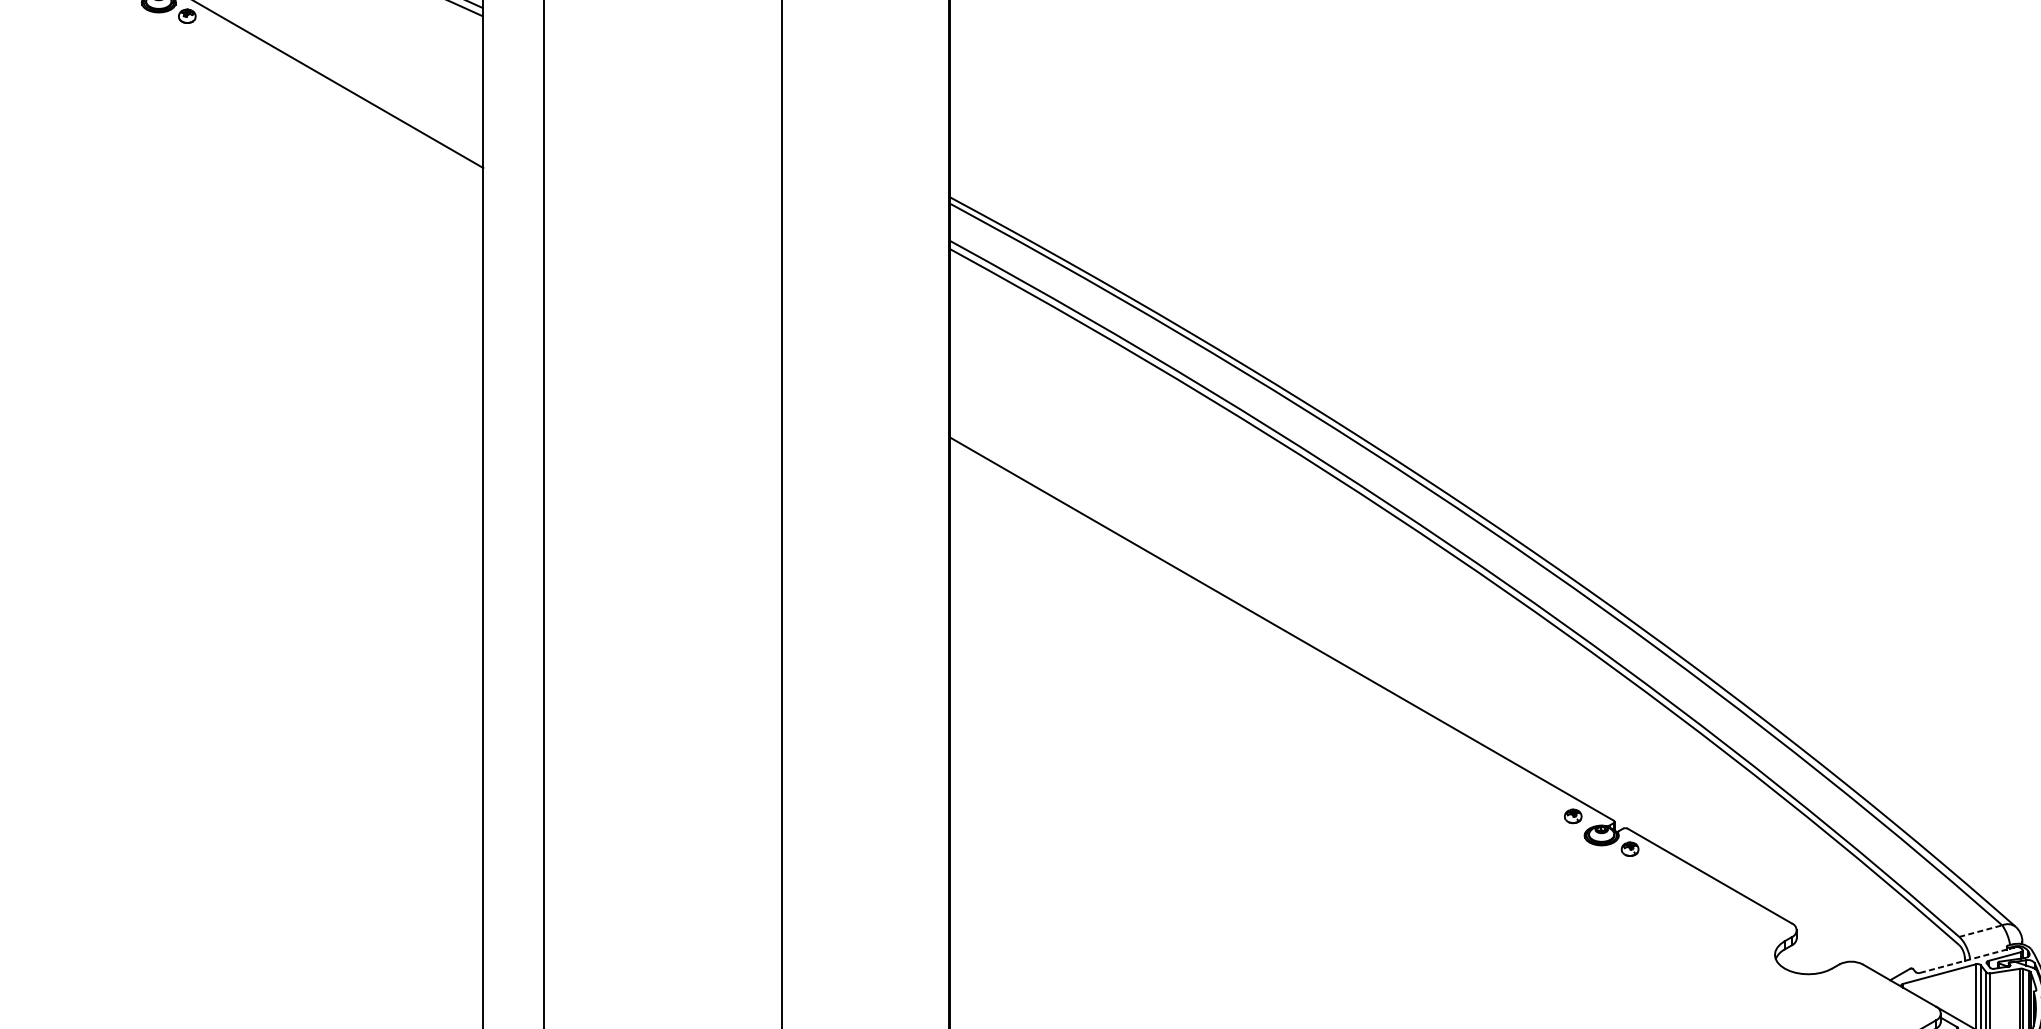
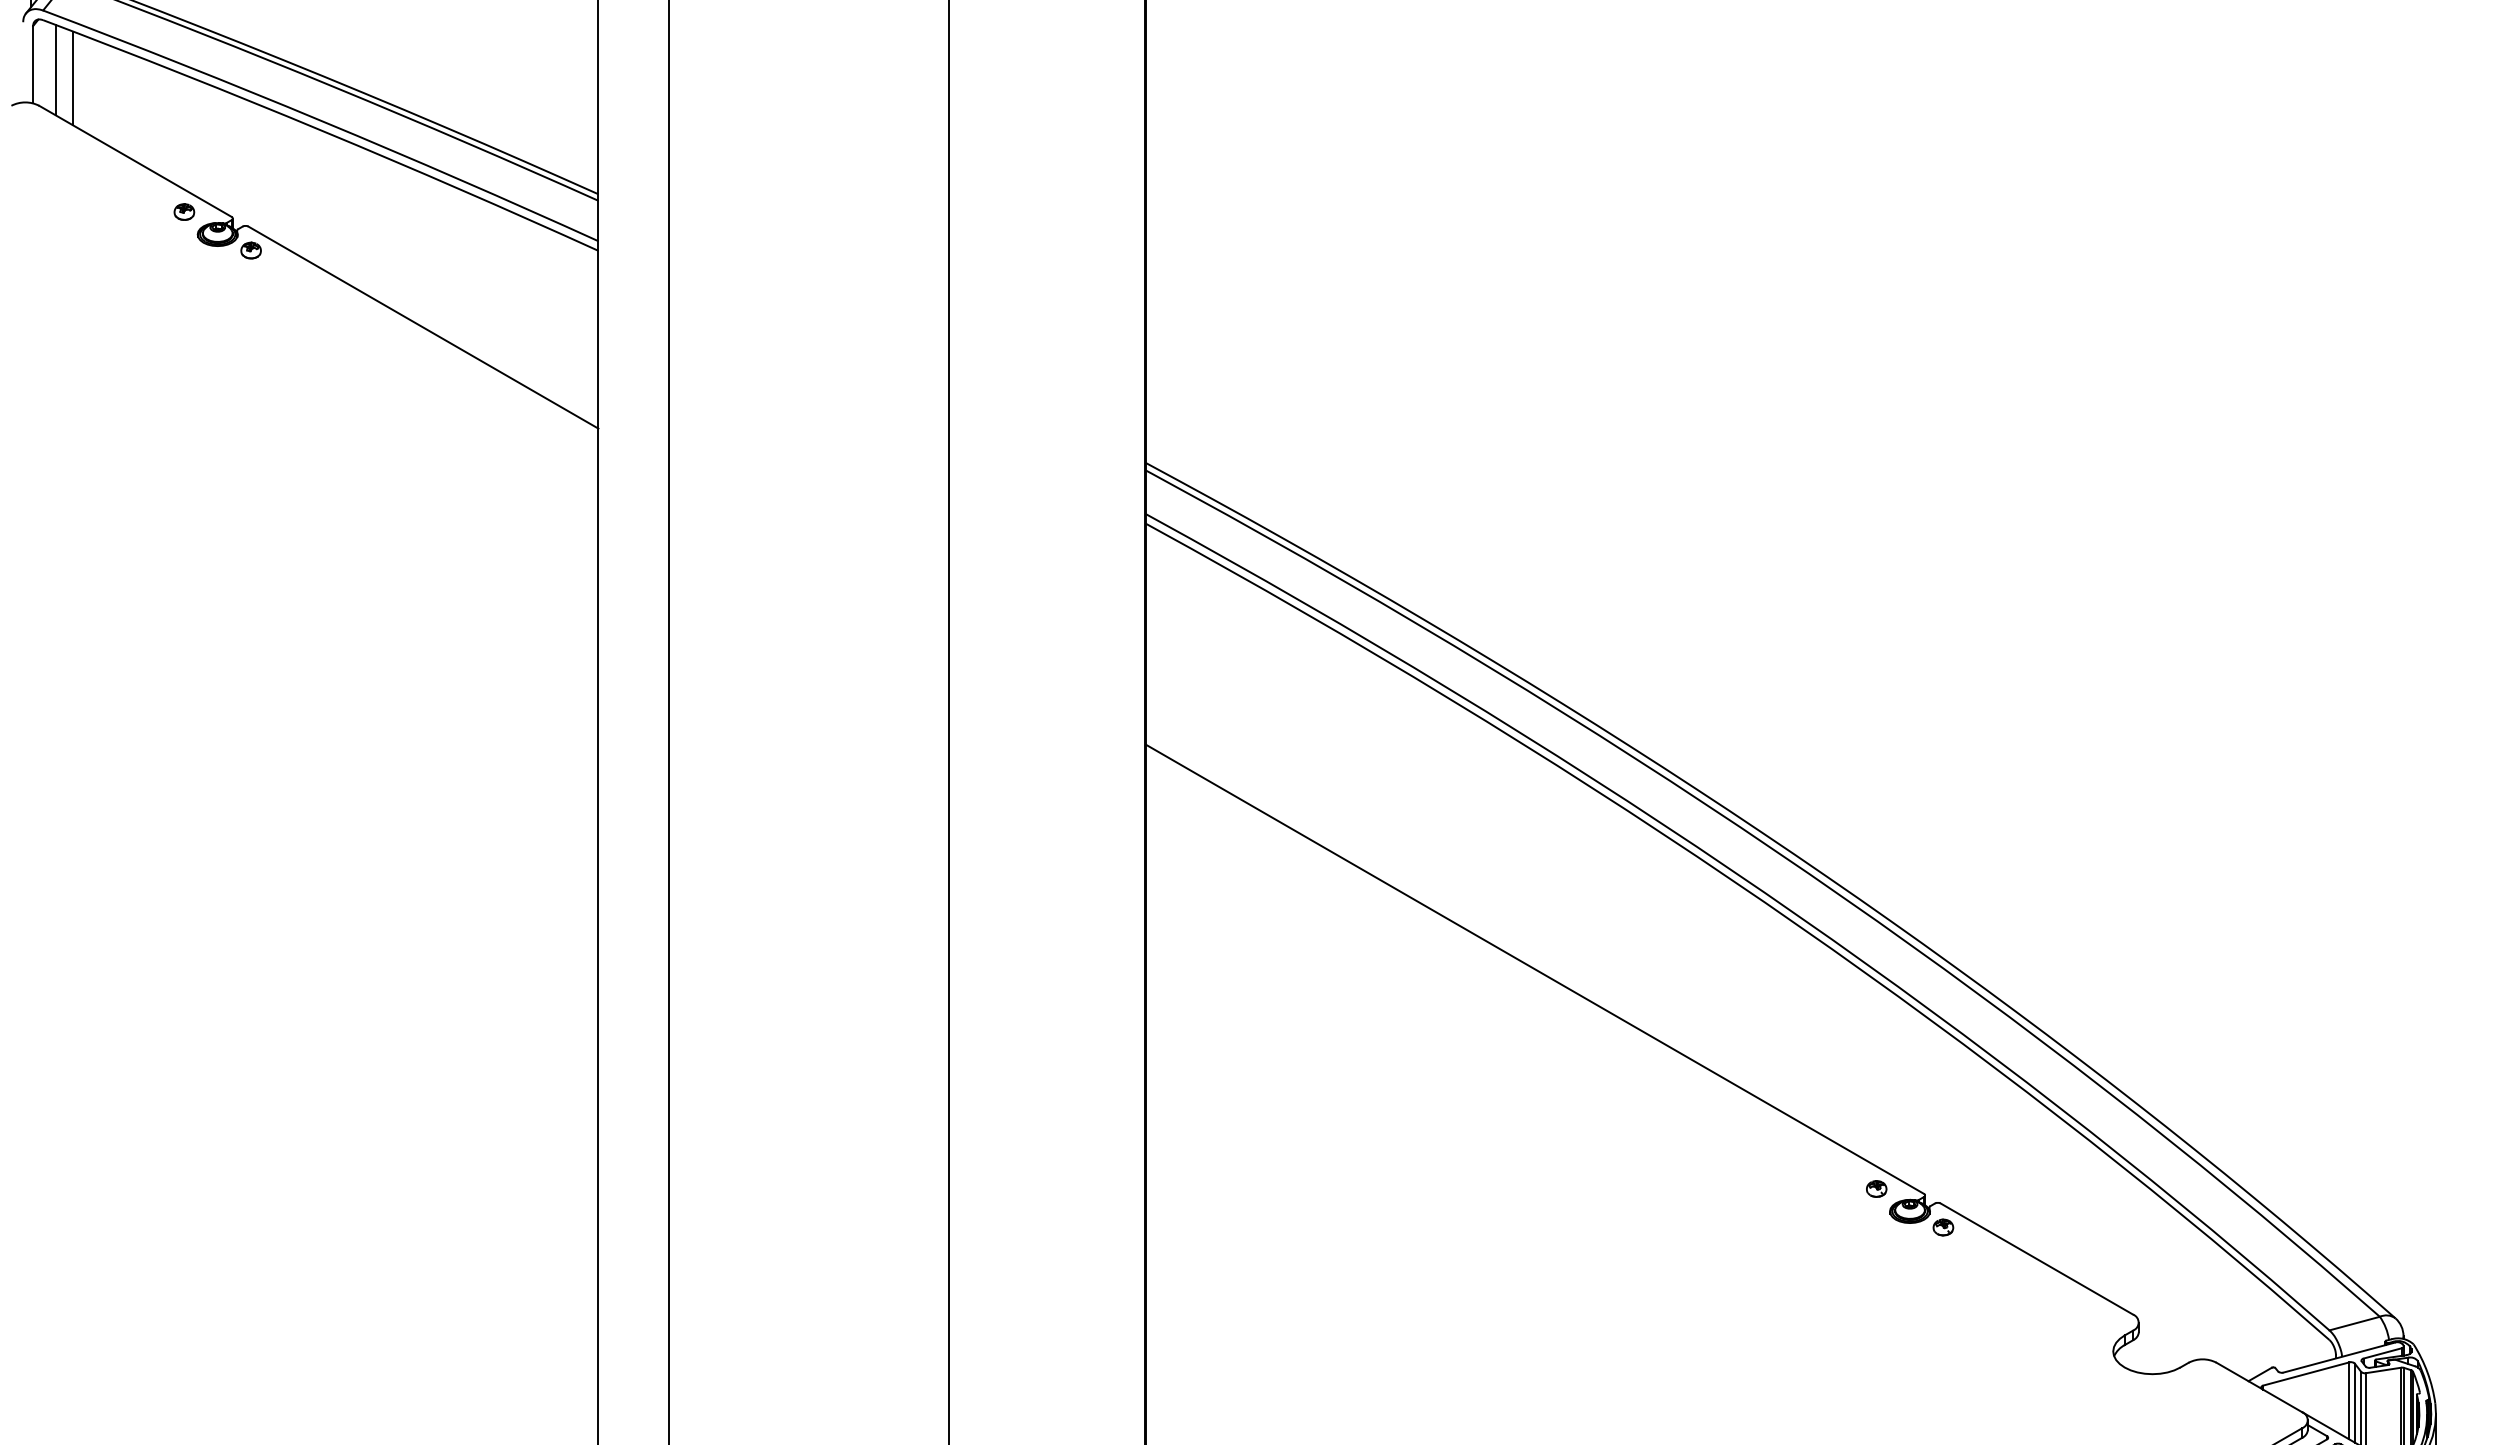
line: (1981, 931) -> (2355, 1323), dashed -> solid
line: (1967, 960) -> (2339, 1357), dashed -> solid

